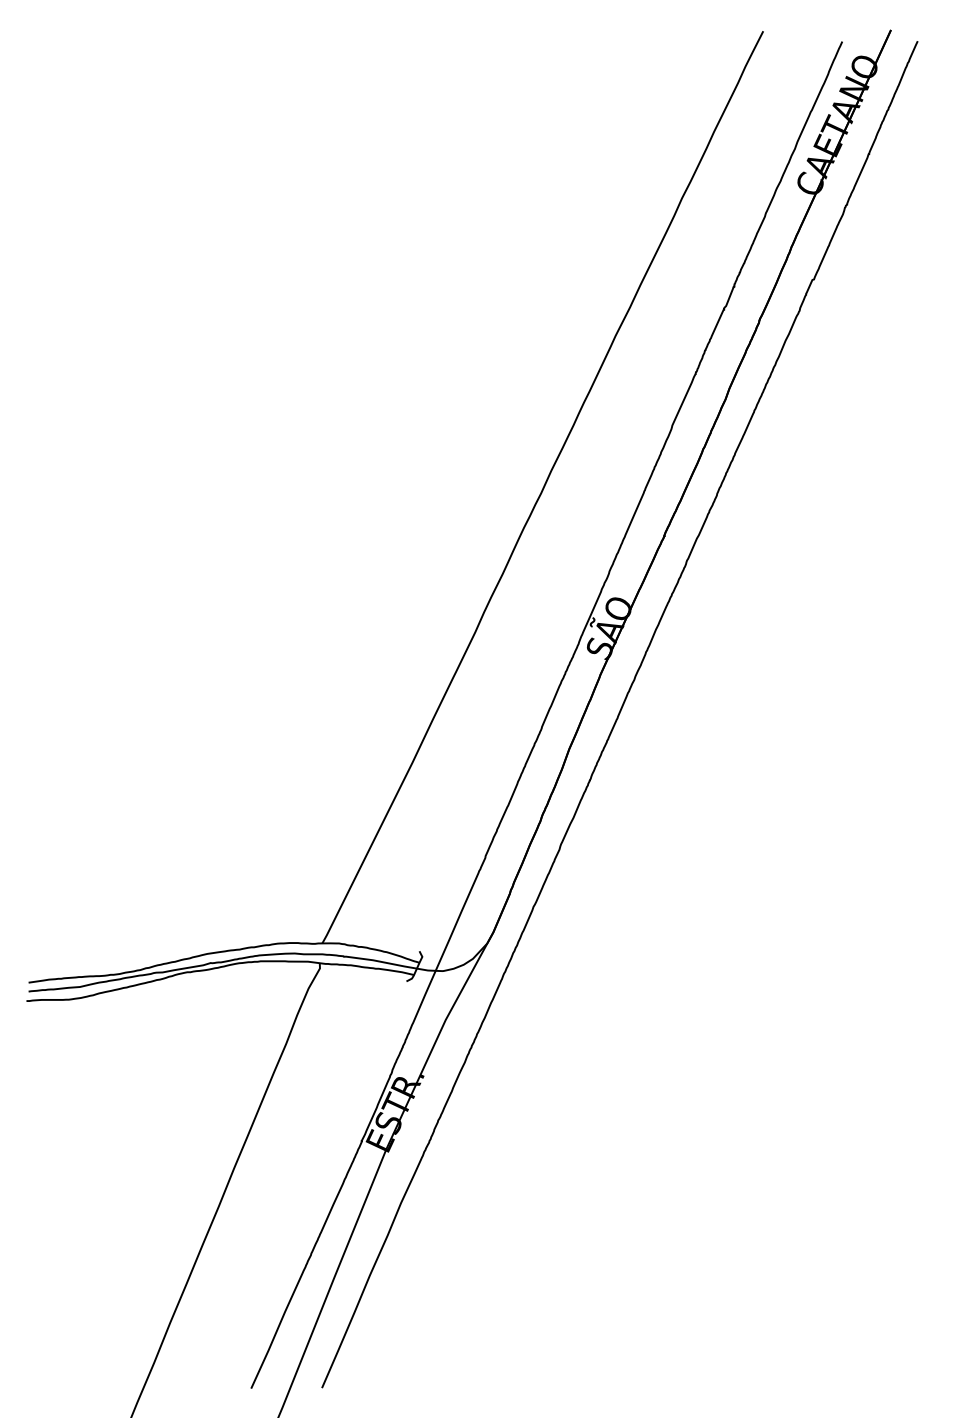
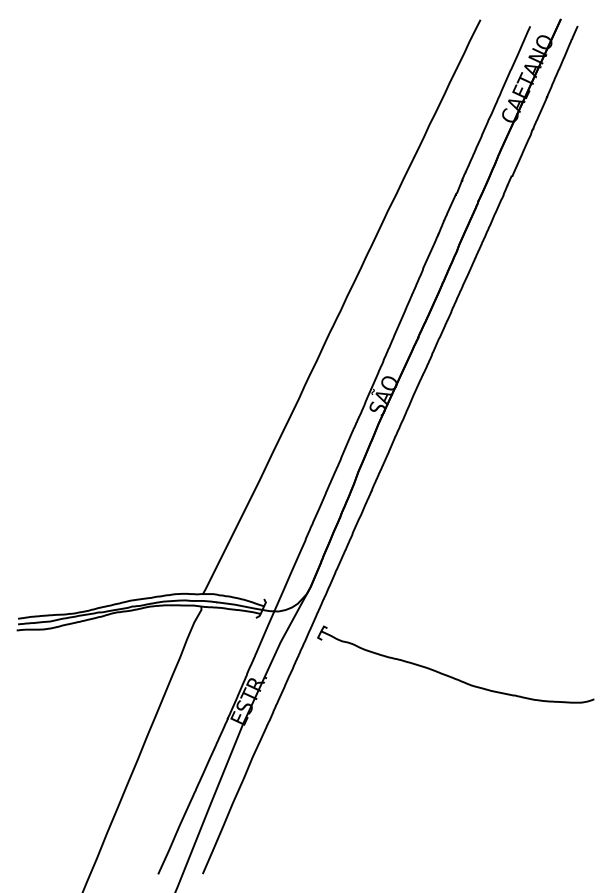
part: (718, 1074) -> (452, 676), added

